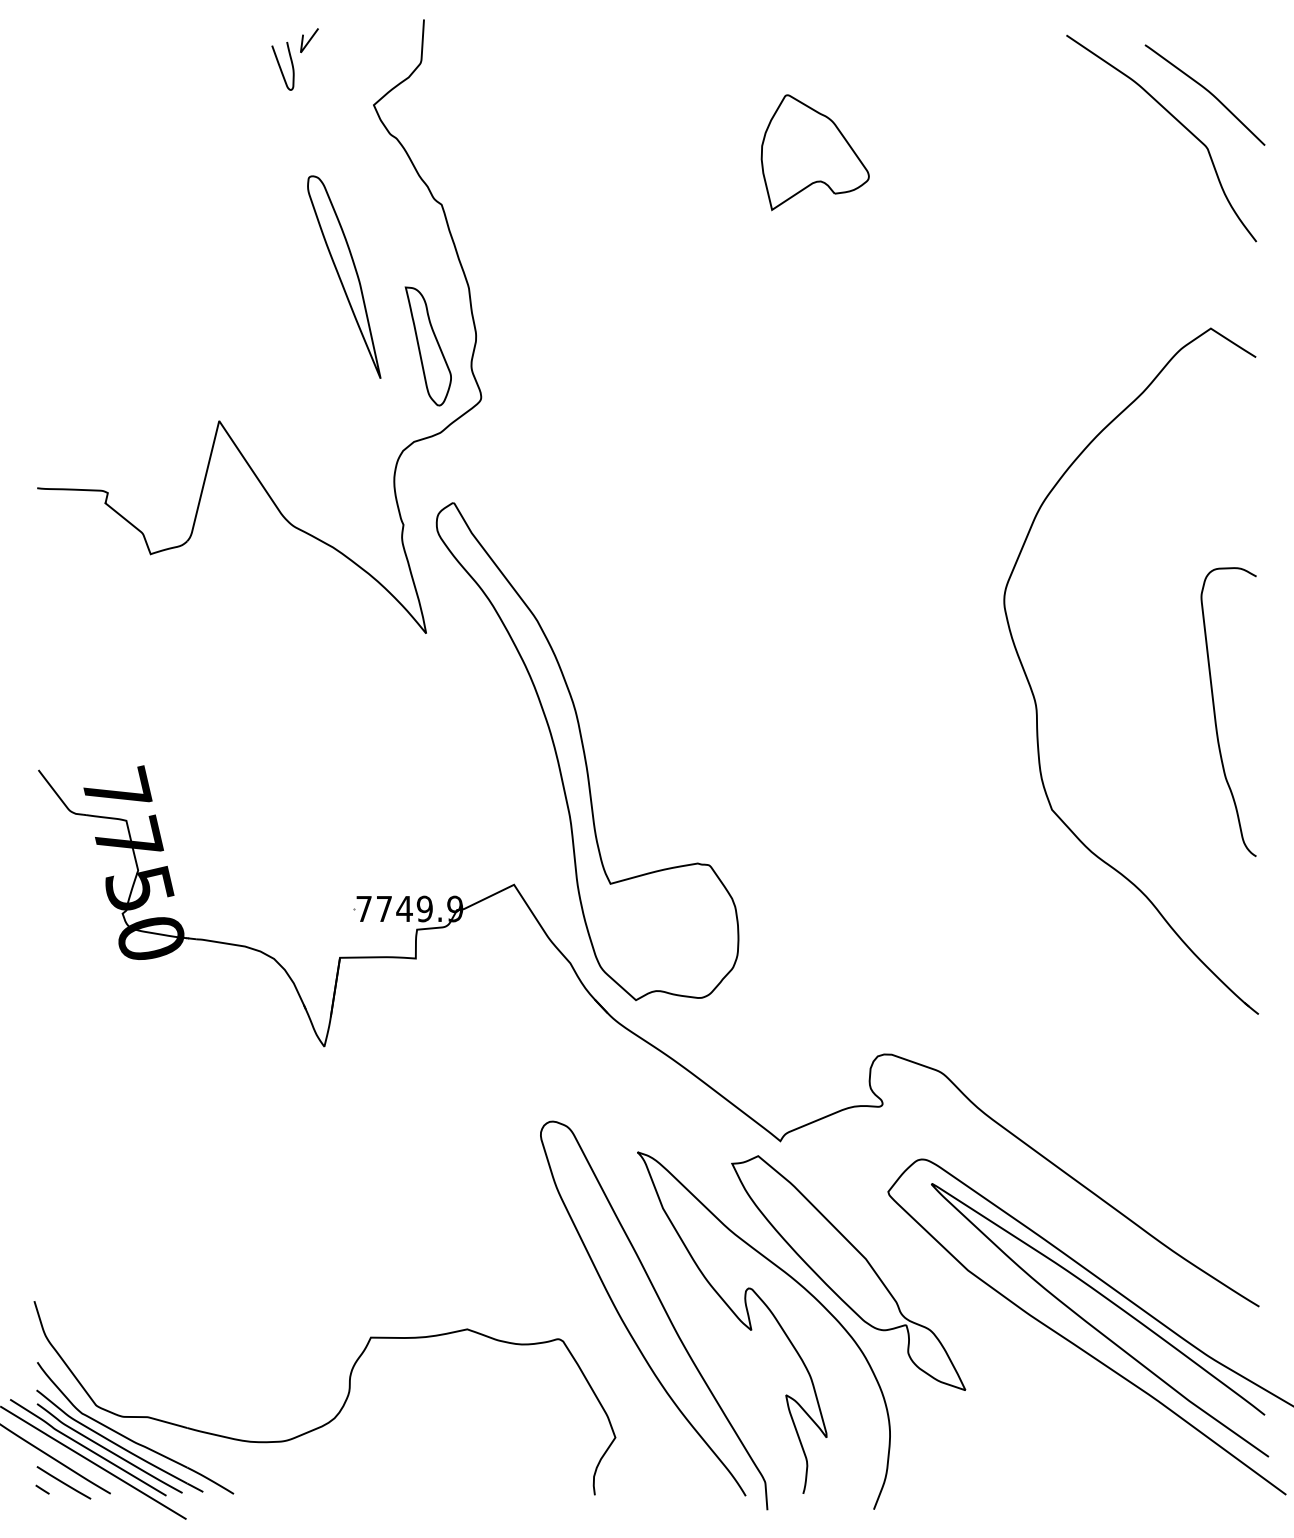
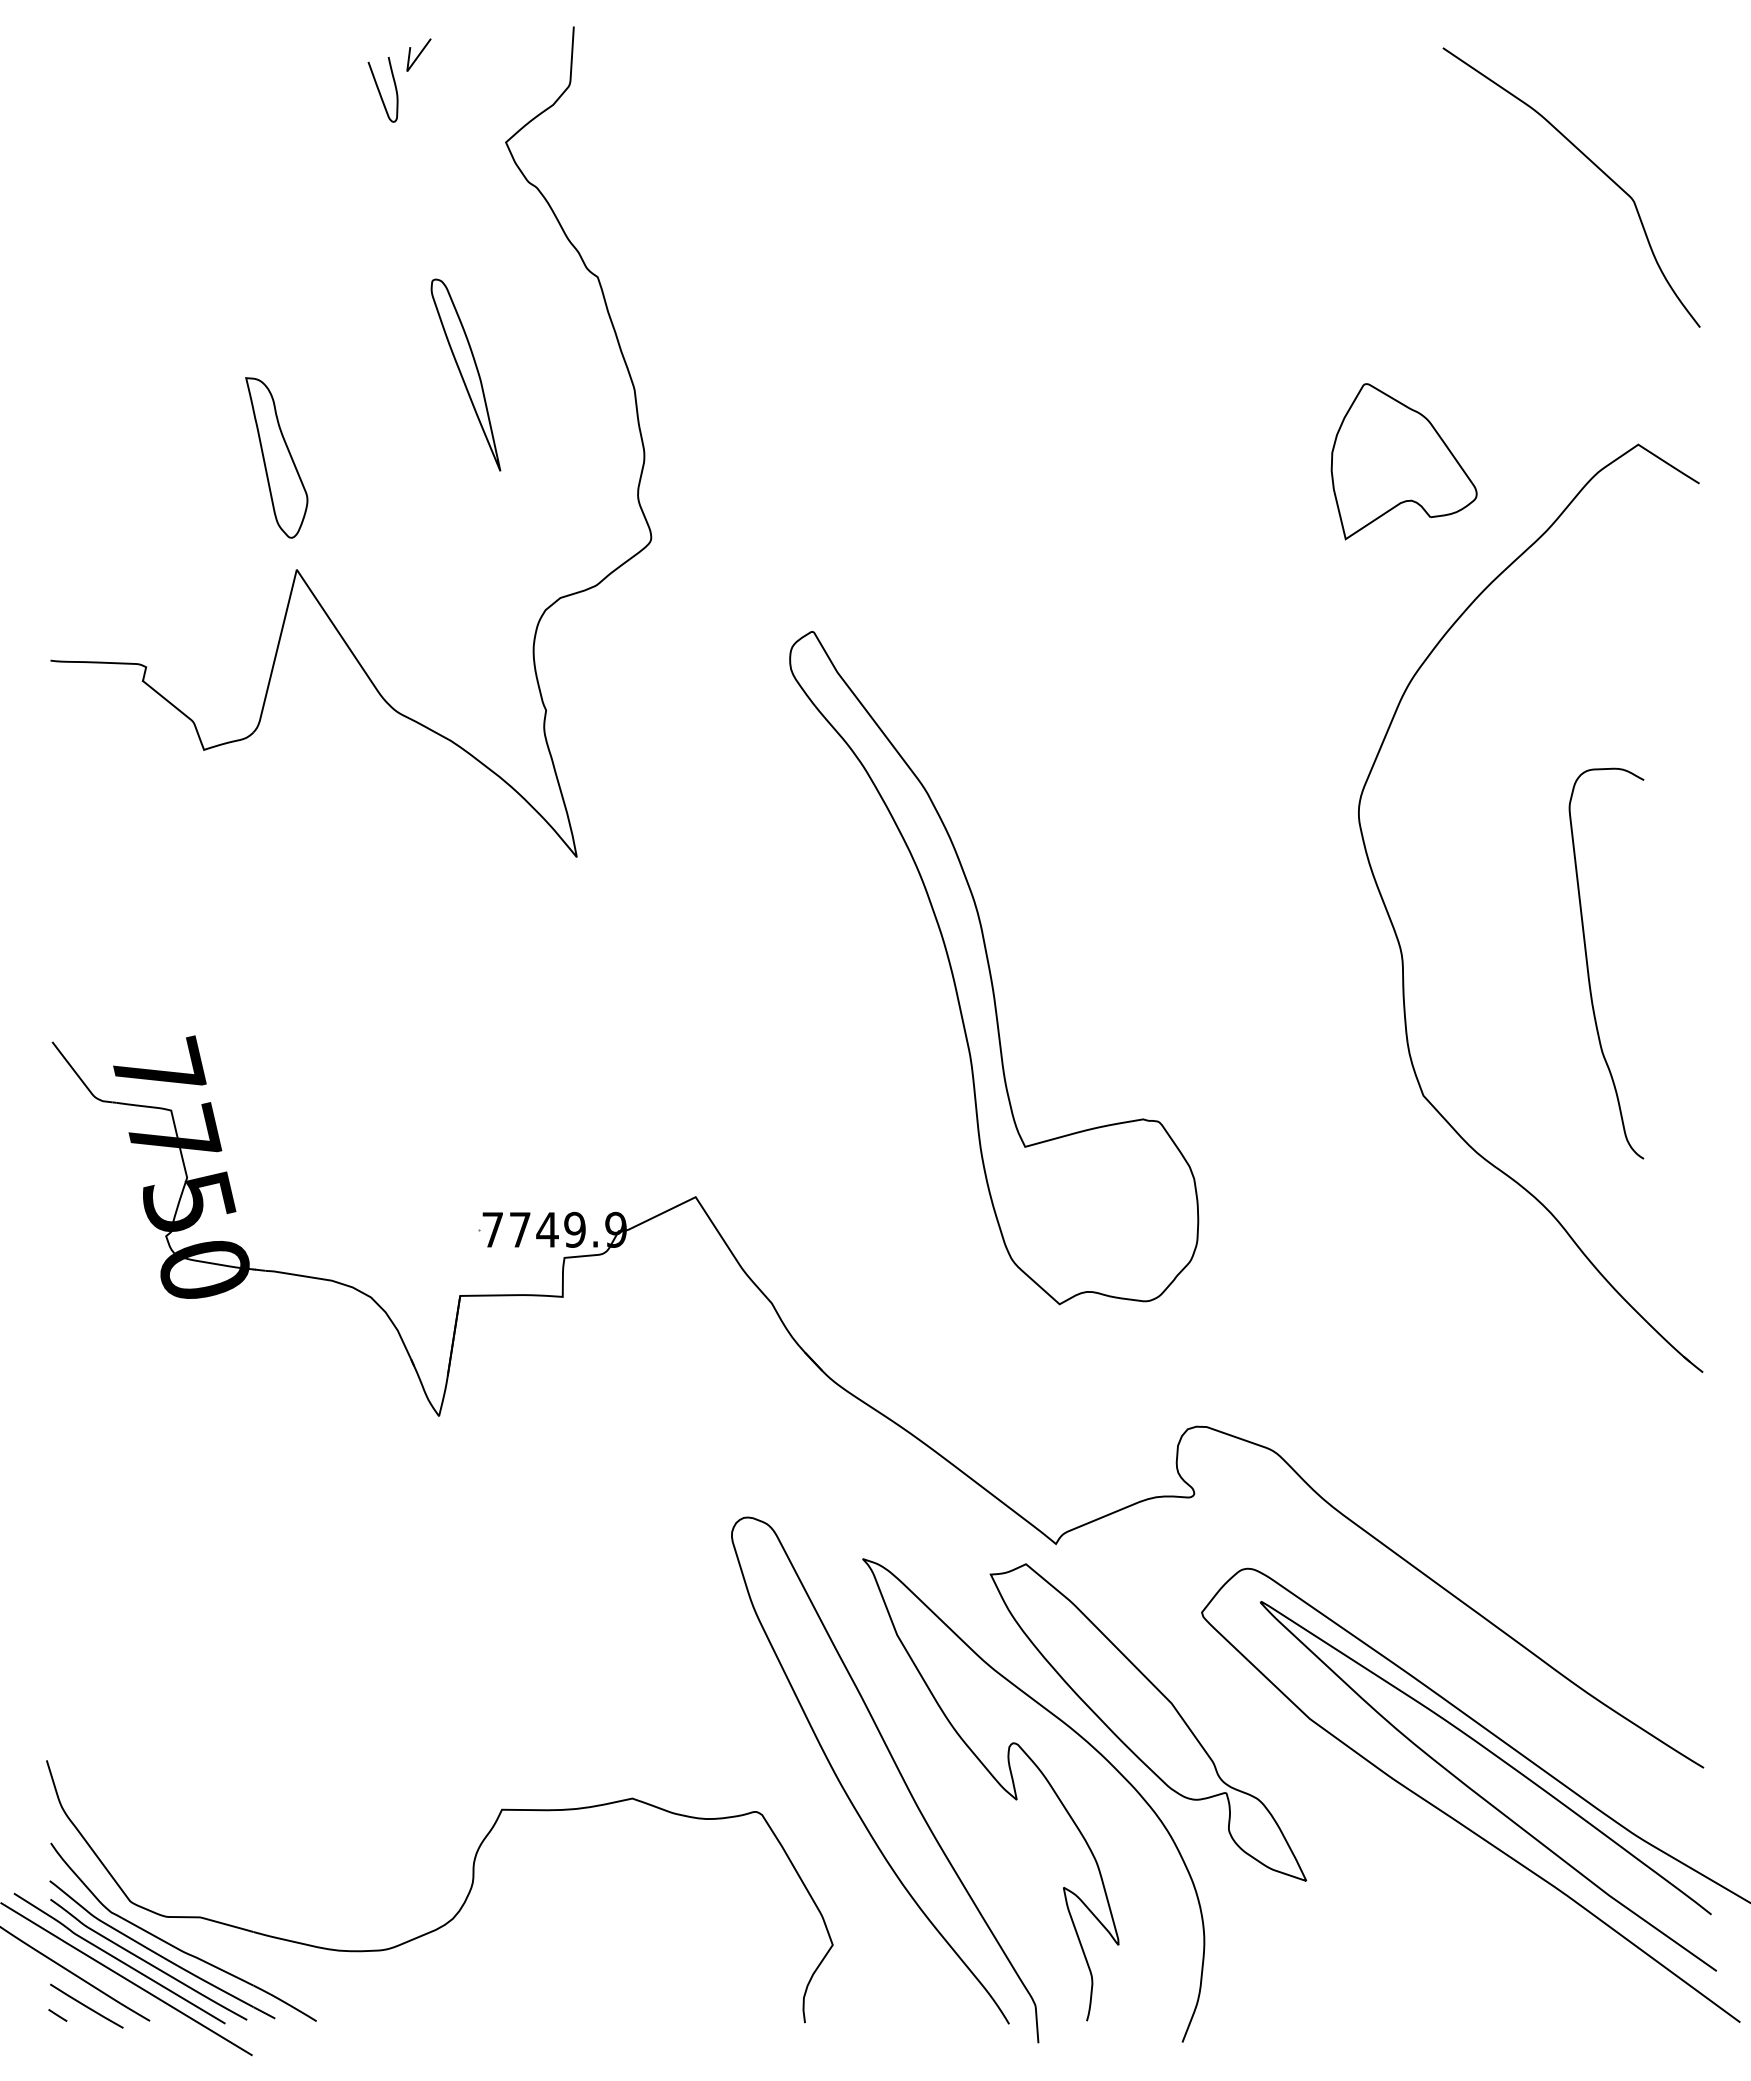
curve: (1208, 91) -> (1634, 124), removed
part: (814, 152) -> (1403, 461), moved
part: (343, 276) -> (465, 374), size x0.7
part: (428, 346) -> (276, 457), moved
curve: (1215, 712) -> (1588, 964), moved
part: (587, 751) -> (994, 968), moved

